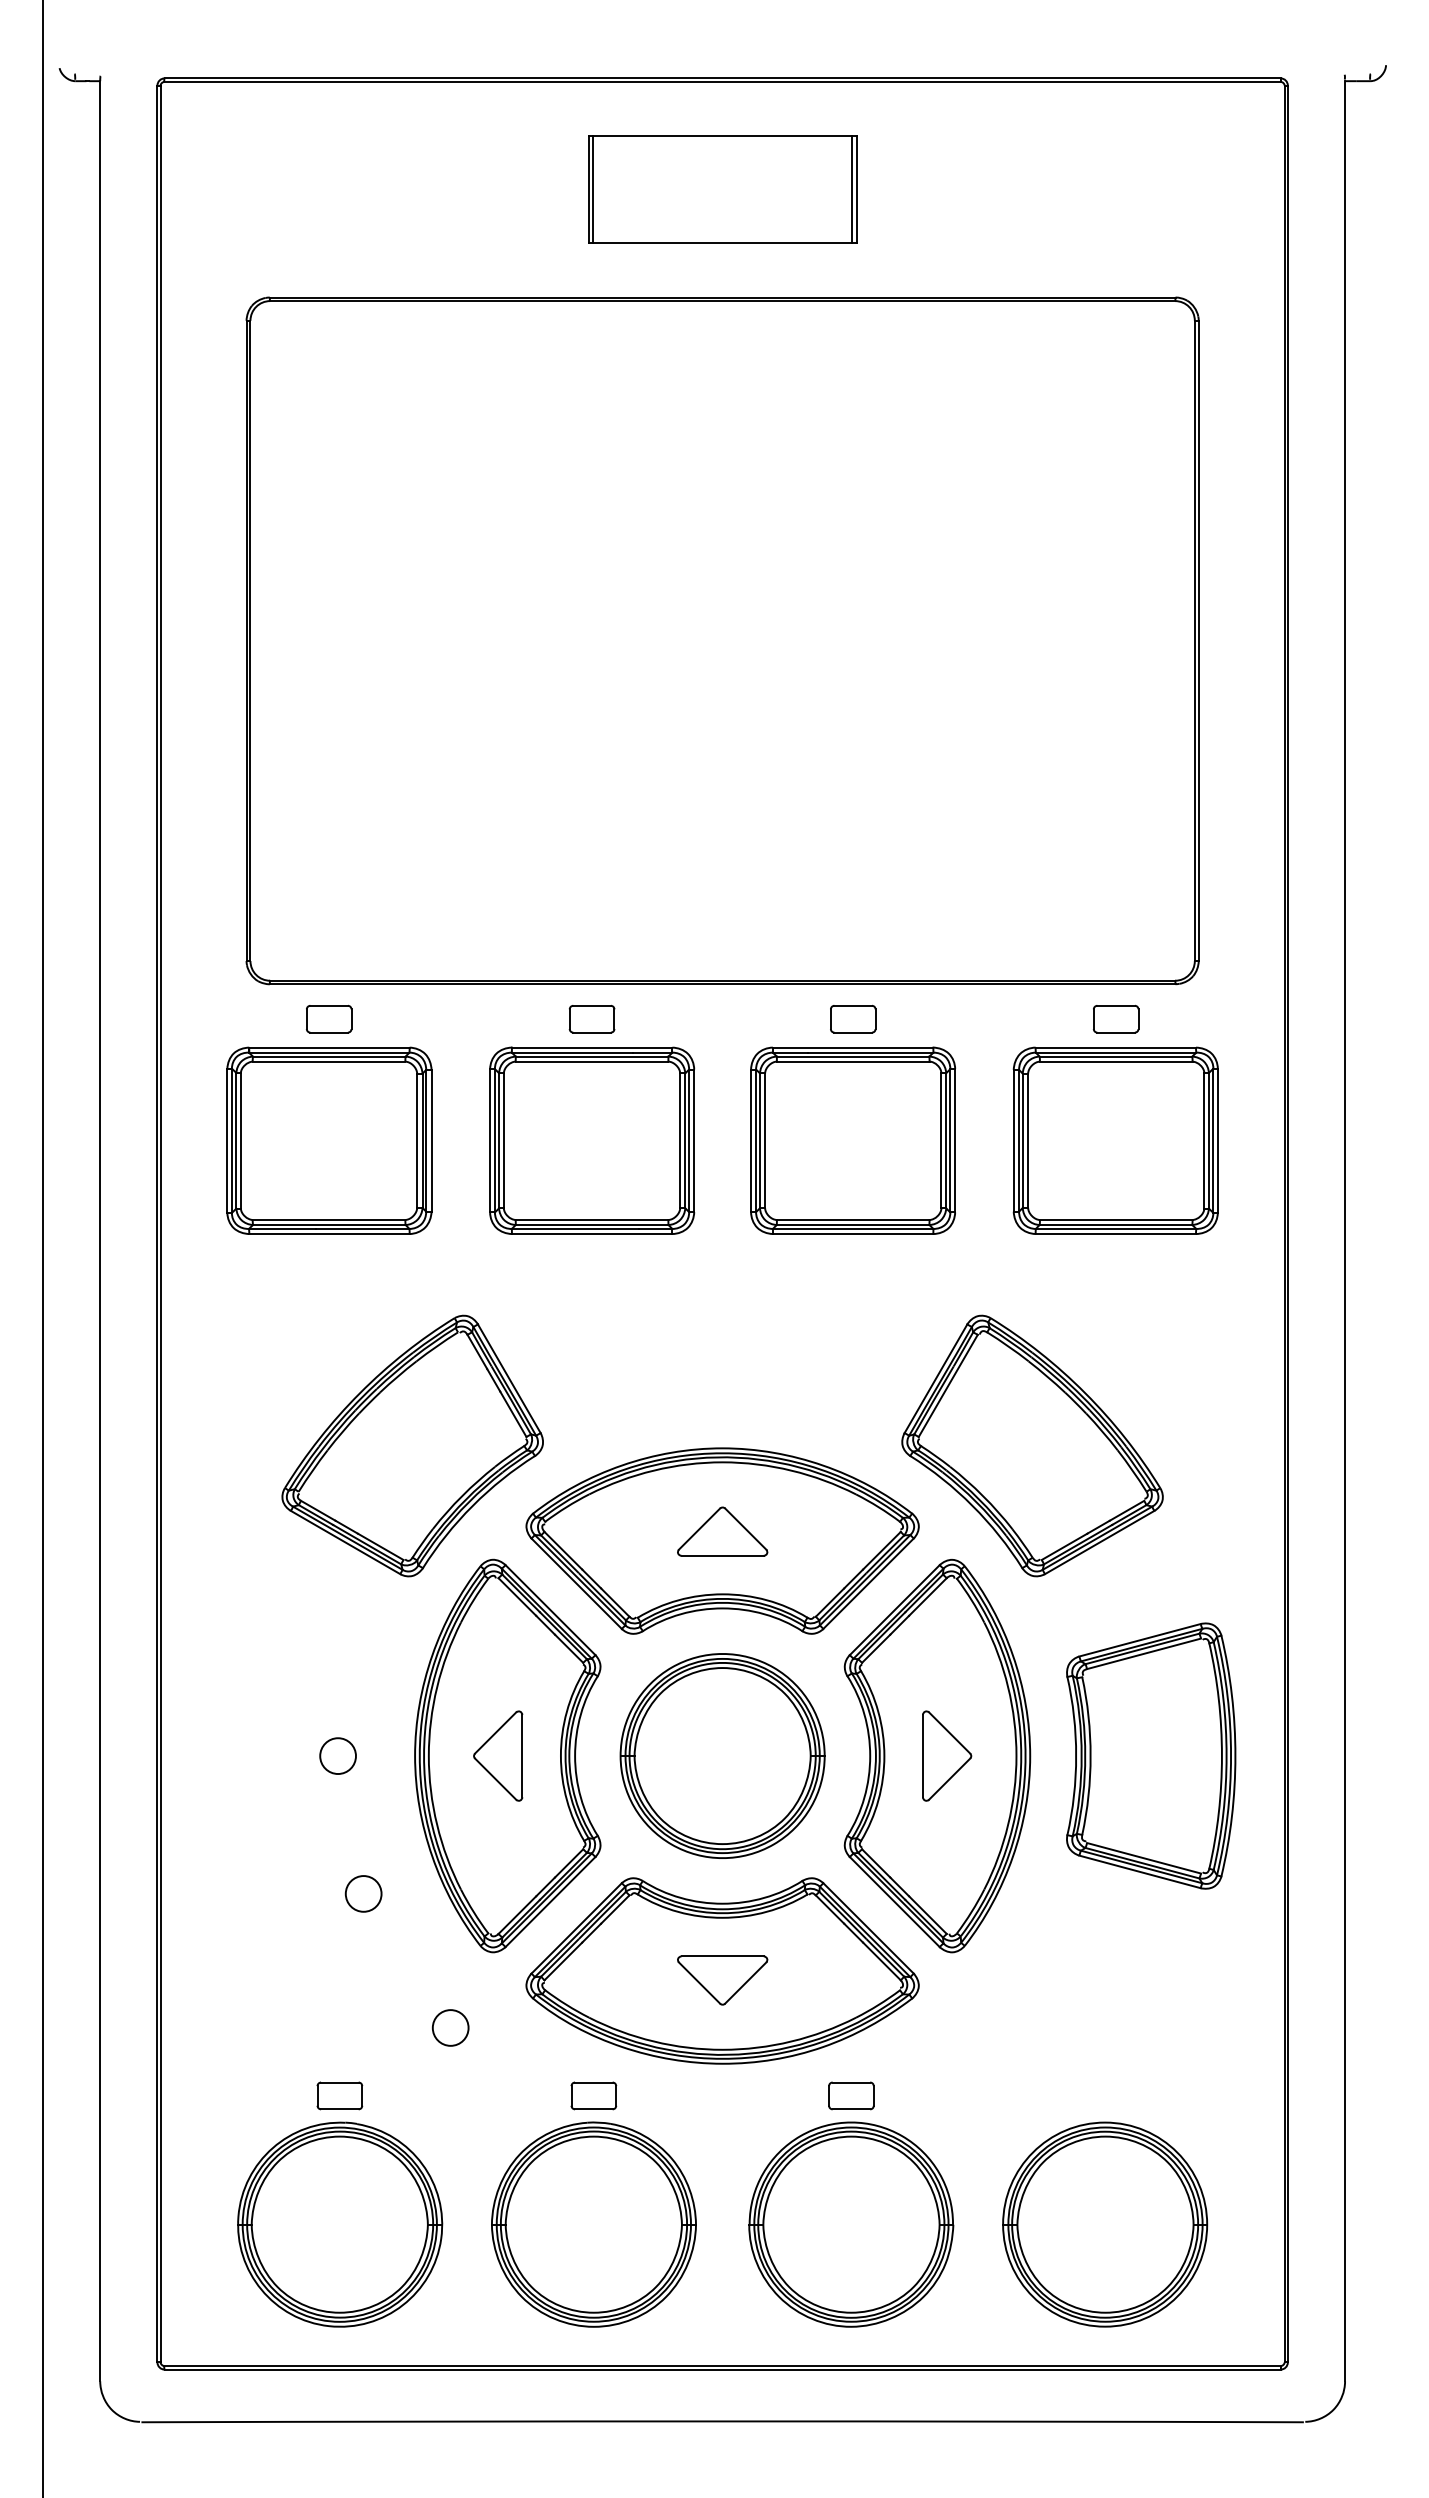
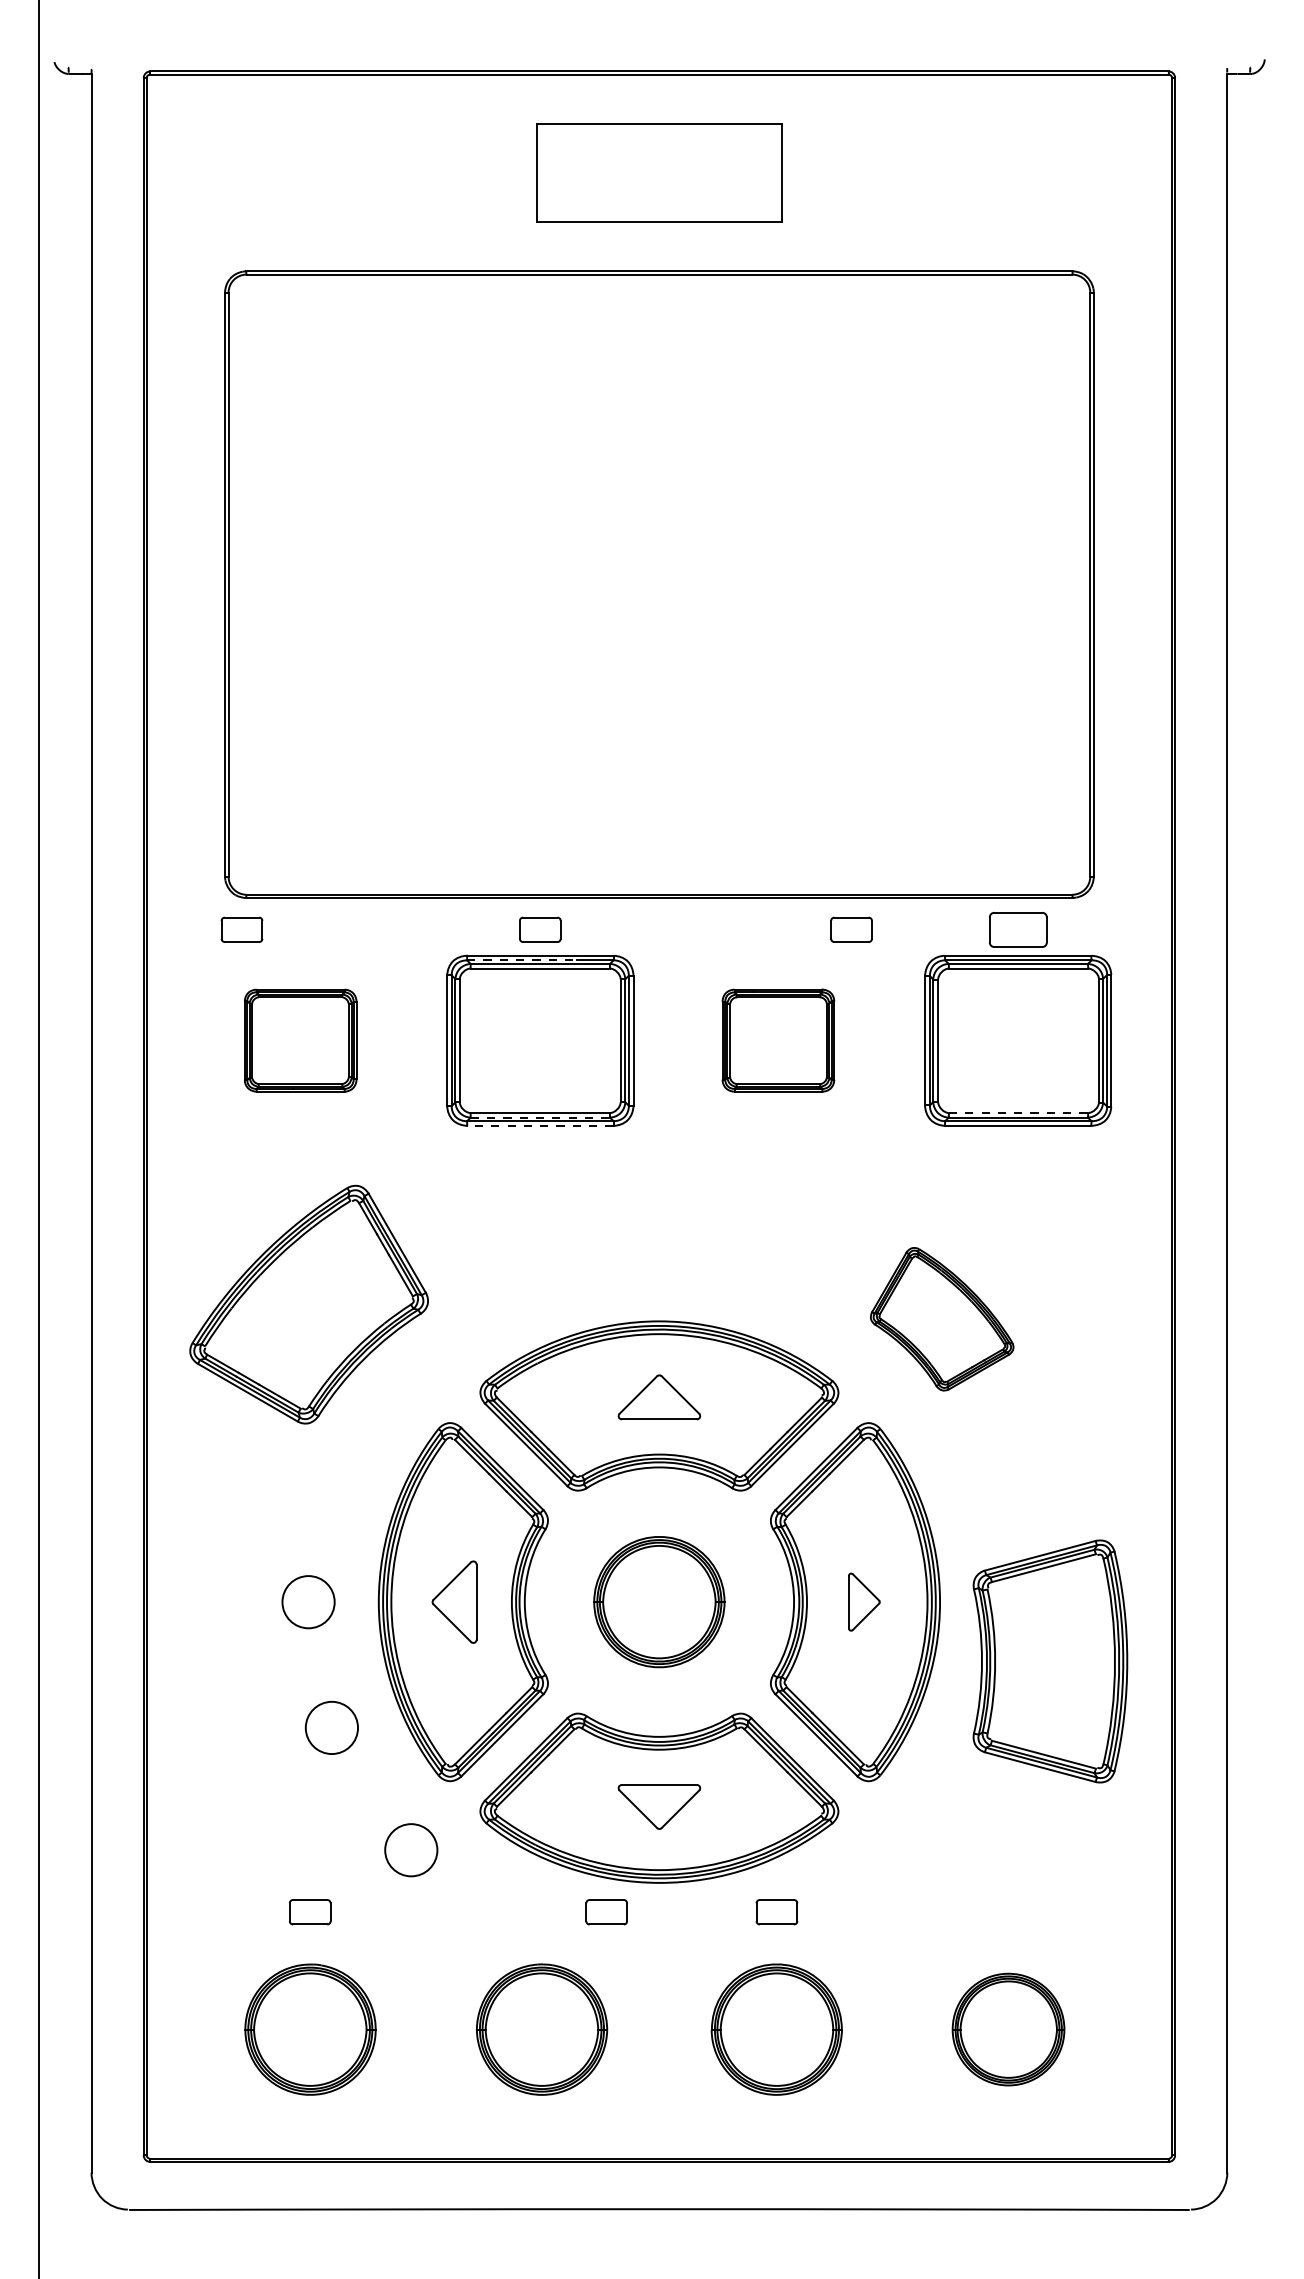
line: (592, 189) -> (540, 172), removed
line: (852, 189) -> (777, 172), removed
part: (329, 1018) -> (242, 929), moved
part: (1116, 1018) -> (1018, 929), size x1.4
part: (853, 1019) -> (851, 930), moved
line: (572, 1052) -> (522, 960), solid -> dashed
part: (329, 1140) -> (300, 1040), size x0.6
part: (852, 1140) -> (777, 1040), size x0.6
line: (1116, 1219) -> (1018, 1112), solid -> dashed
line: (592, 1224) -> (540, 1117), solid -> dashed
line: (591, 1234) -> (539, 1126), solid -> dashed
part: (412, 1445) -> (308, 1304), moved
part: (1032, 1445) -> (942, 1318), size x0.6
part: (722, 1755) -> (659, 1601), size x0.7
part: (947, 1755) -> (864, 1601), size x0.7
part: (1151, 1755) -> (1050, 1660), moved
circle: (337, 1756) -> (308, 1602), size x1.6
circle: (363, 1893) -> (331, 1727), size x1.6
circle: (450, 2027) -> (411, 1849), size x1.6
part: (593, 2095) -> (606, 1911), moved
part: (340, 2224) -> (310, 2029), size x0.7
part: (593, 2224) -> (541, 2029), size x0.7
part: (851, 2224) -> (776, 2029), size x0.7
part: (1105, 2224) -> (1008, 2029), size x0.6

